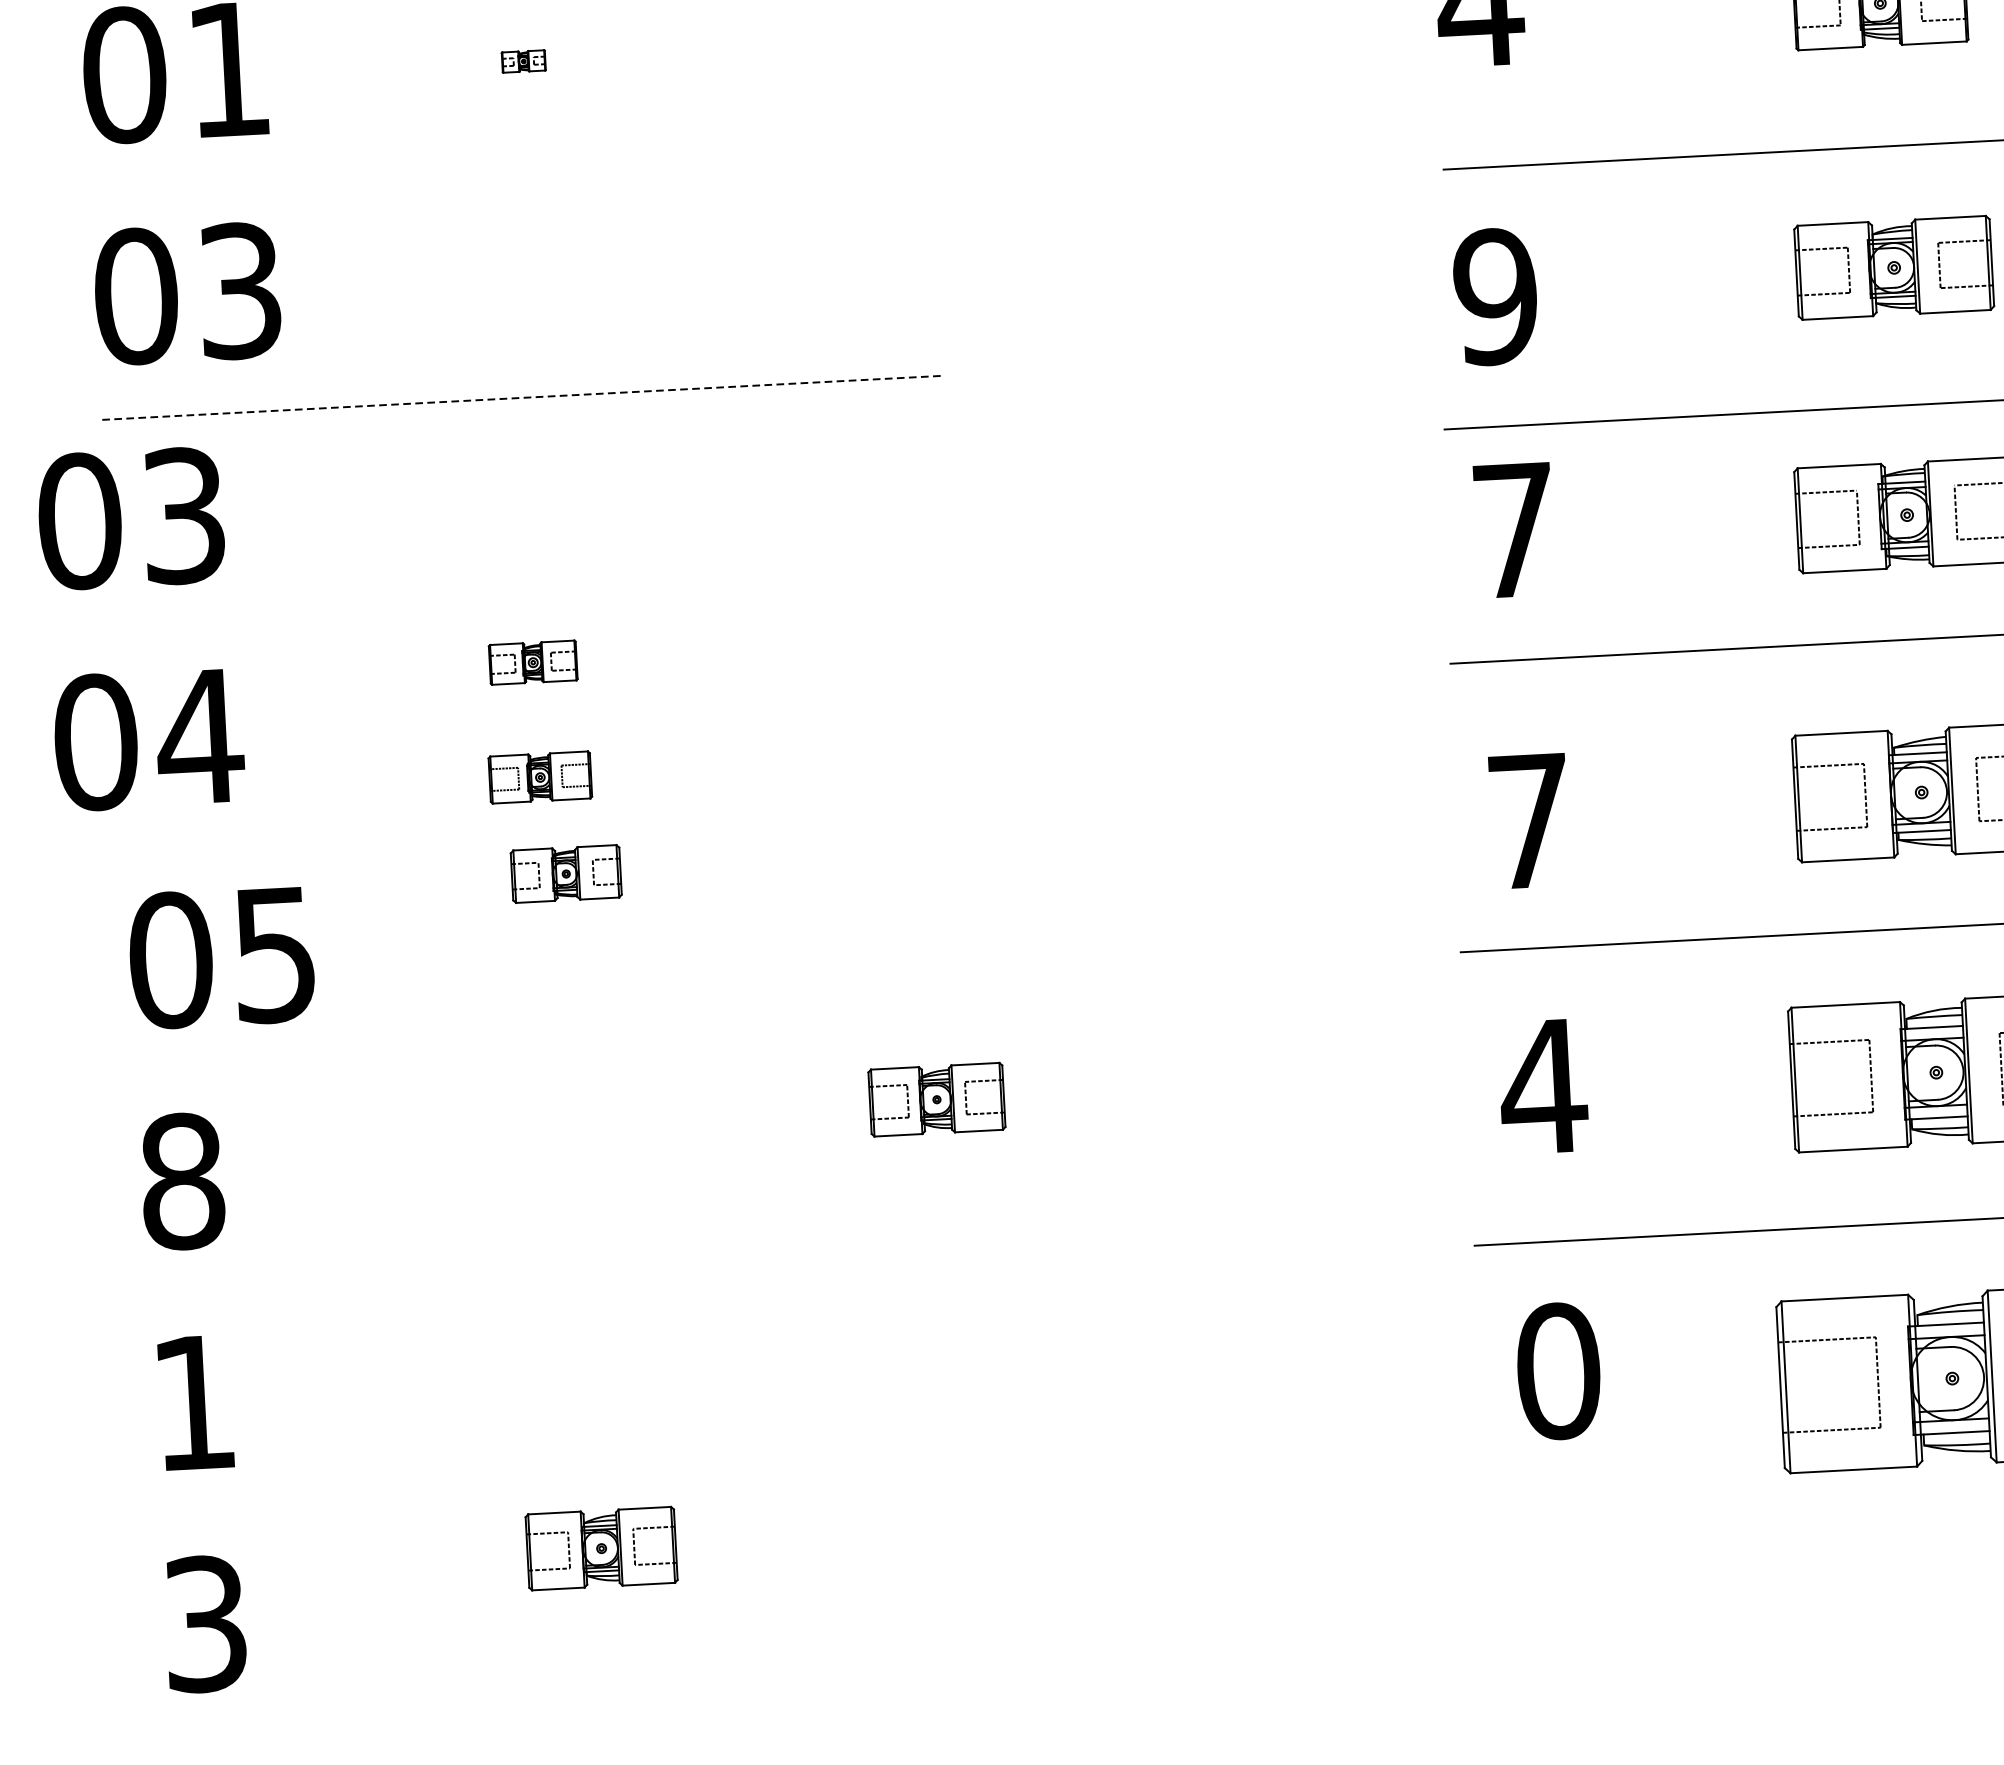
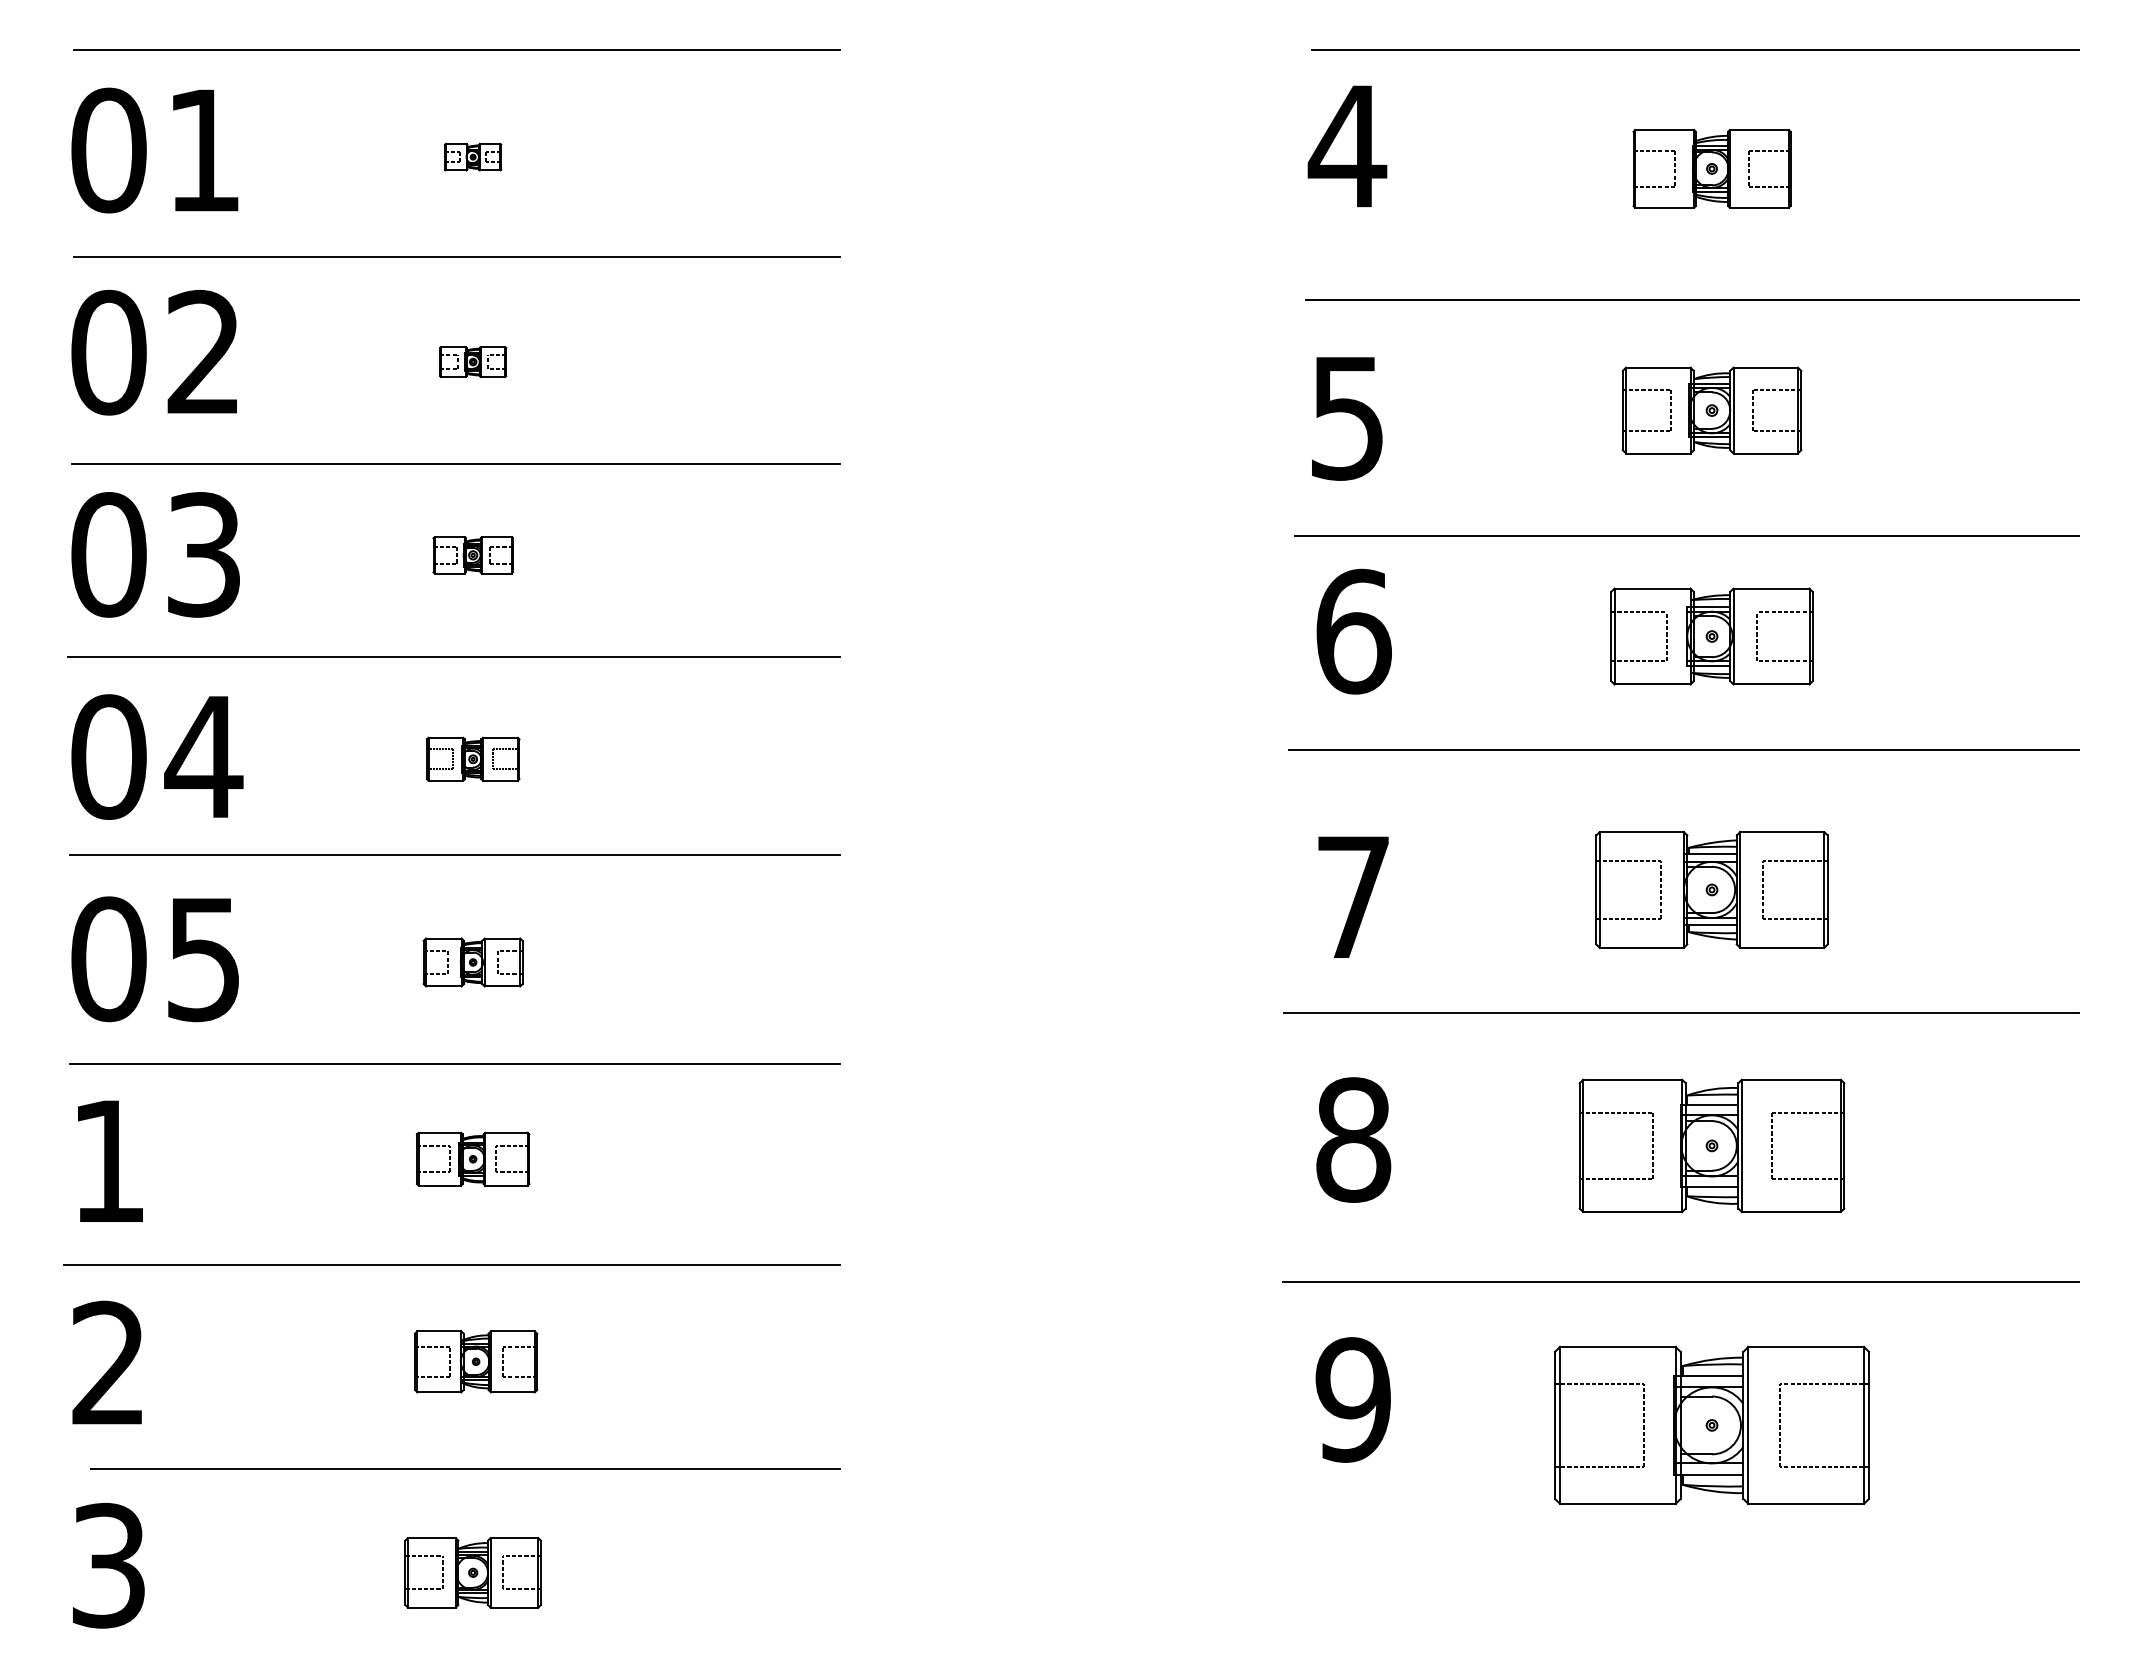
part: (524, 60) -> (473, 156), size x1.43
line: (511, 171) -> (456, 256), added
part: (535, 285) -> (473, 361), added
text: (239, 290) -> (203, 352), 03 -> 02
text: (1495, 296) -> (1347, 417), 9 -> 5
line: (521, 397) -> (455, 463), dashed -> solid
text: (130, 518) -> (155, 554), moved
text: (1514, 530) -> (1353, 631), 7 -> 6
line: (530, 610) -> (453, 657), added
part: (532, 662) -> (472, 555), moved
text: (149, 738) -> (157, 756), moved
part: (539, 776) -> (472, 758), moved
line: (543, 826) -> (454, 855), added
part: (565, 874) -> (472, 962), moved
line: (555, 1054) -> (454, 1063), added
text: (1542, 1086) -> (1352, 1139), 4 -> 8
part: (936, 1099) -> (475, 1361), moved
part: (580, 1157) -> (472, 1158), added
text: (182, 1181) -> (108, 1161), 8 -> 1
line: (563, 1275) -> (451, 1265), added
text: (1558, 1370) -> (1353, 1399), 0 -> 9
text: (192, 1401) -> (107, 1362), 1 -> 2
line: (590, 1498) -> (465, 1469), added
part: (600, 1548) -> (472, 1572), moved

